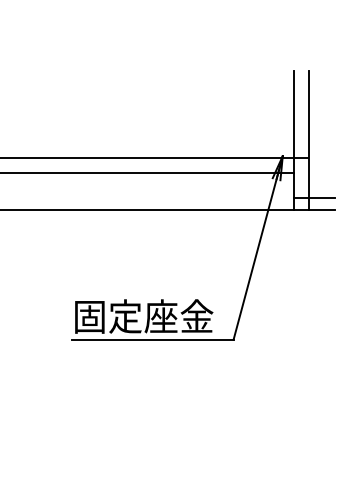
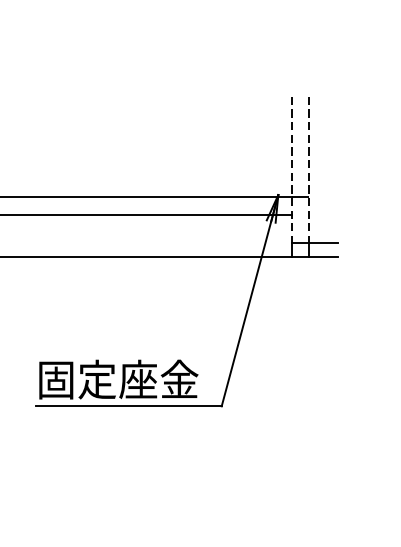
line: (294, 134) -> (291, 170), solid -> dashed
line: (309, 134) -> (309, 170), solid -> dashed

